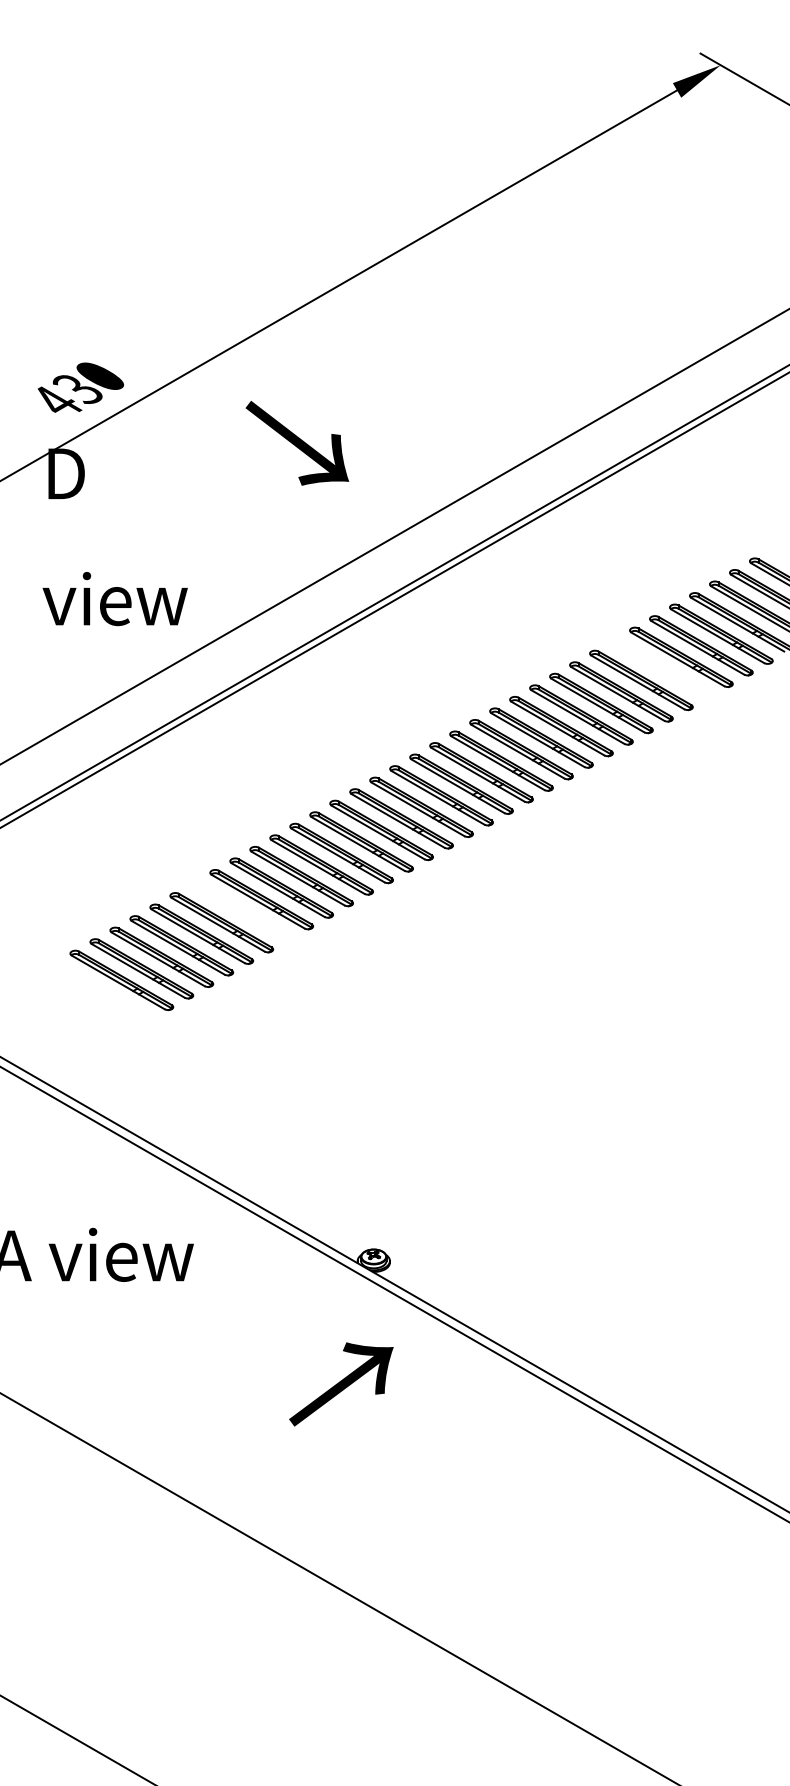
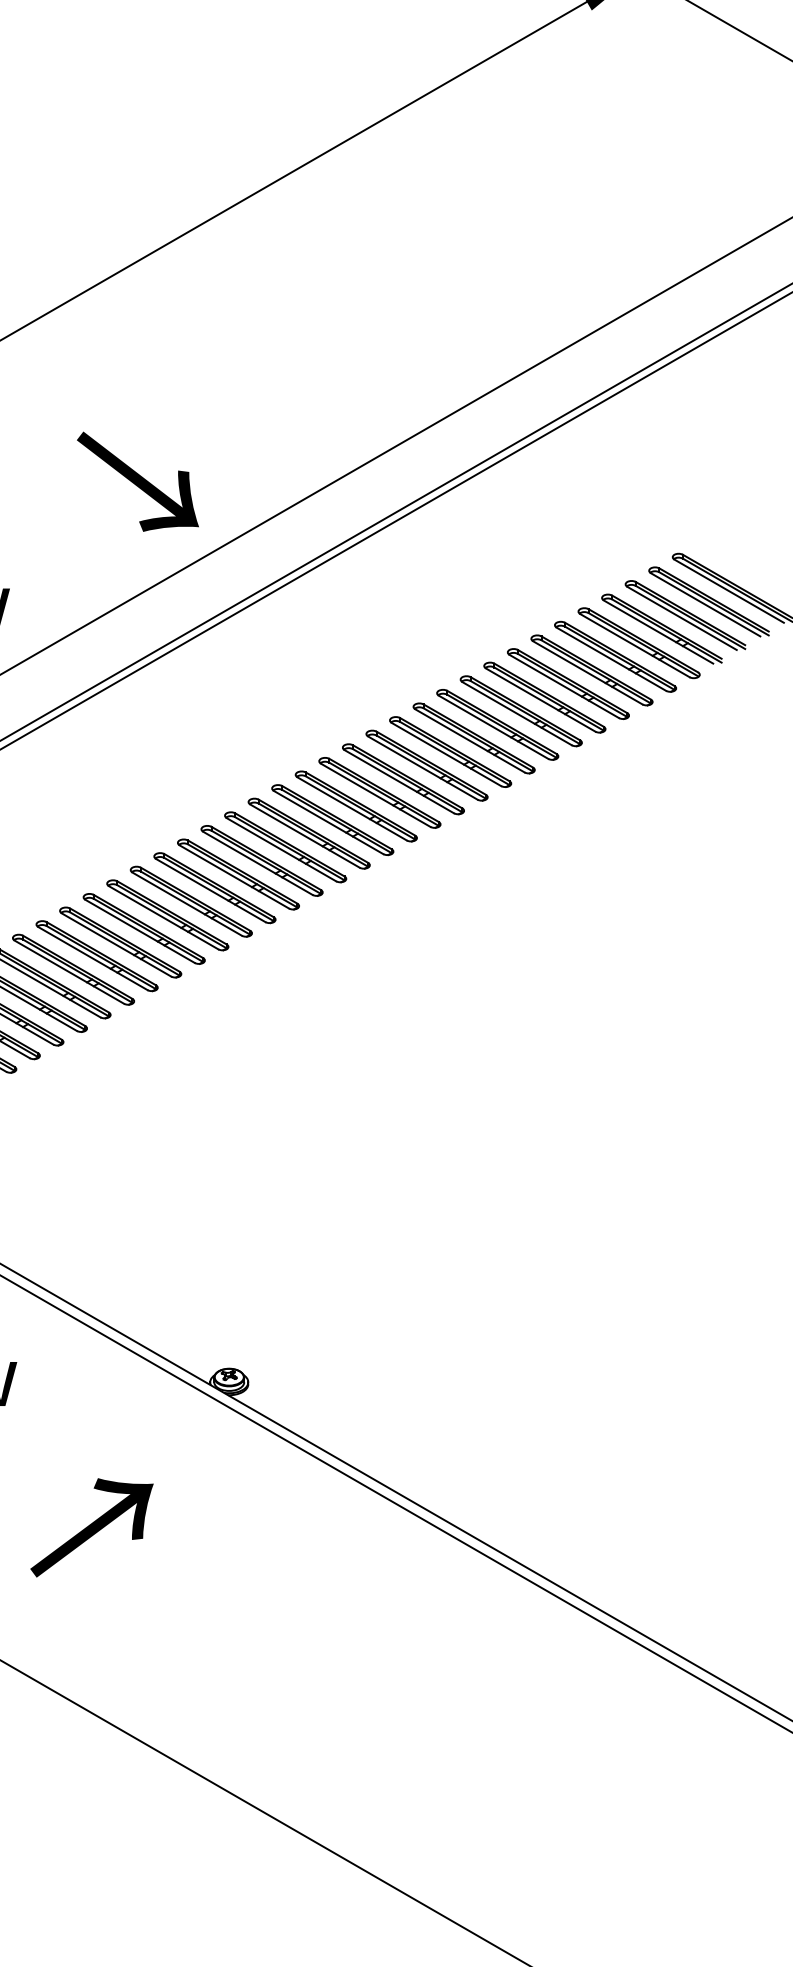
text: (297, 443) -> (138, 481), moved
part: (661, 668) -> (568, 683), added
part: (241, 910) -> (73, 968), added
text: (341, 1384) -> (92, 1527), moved

